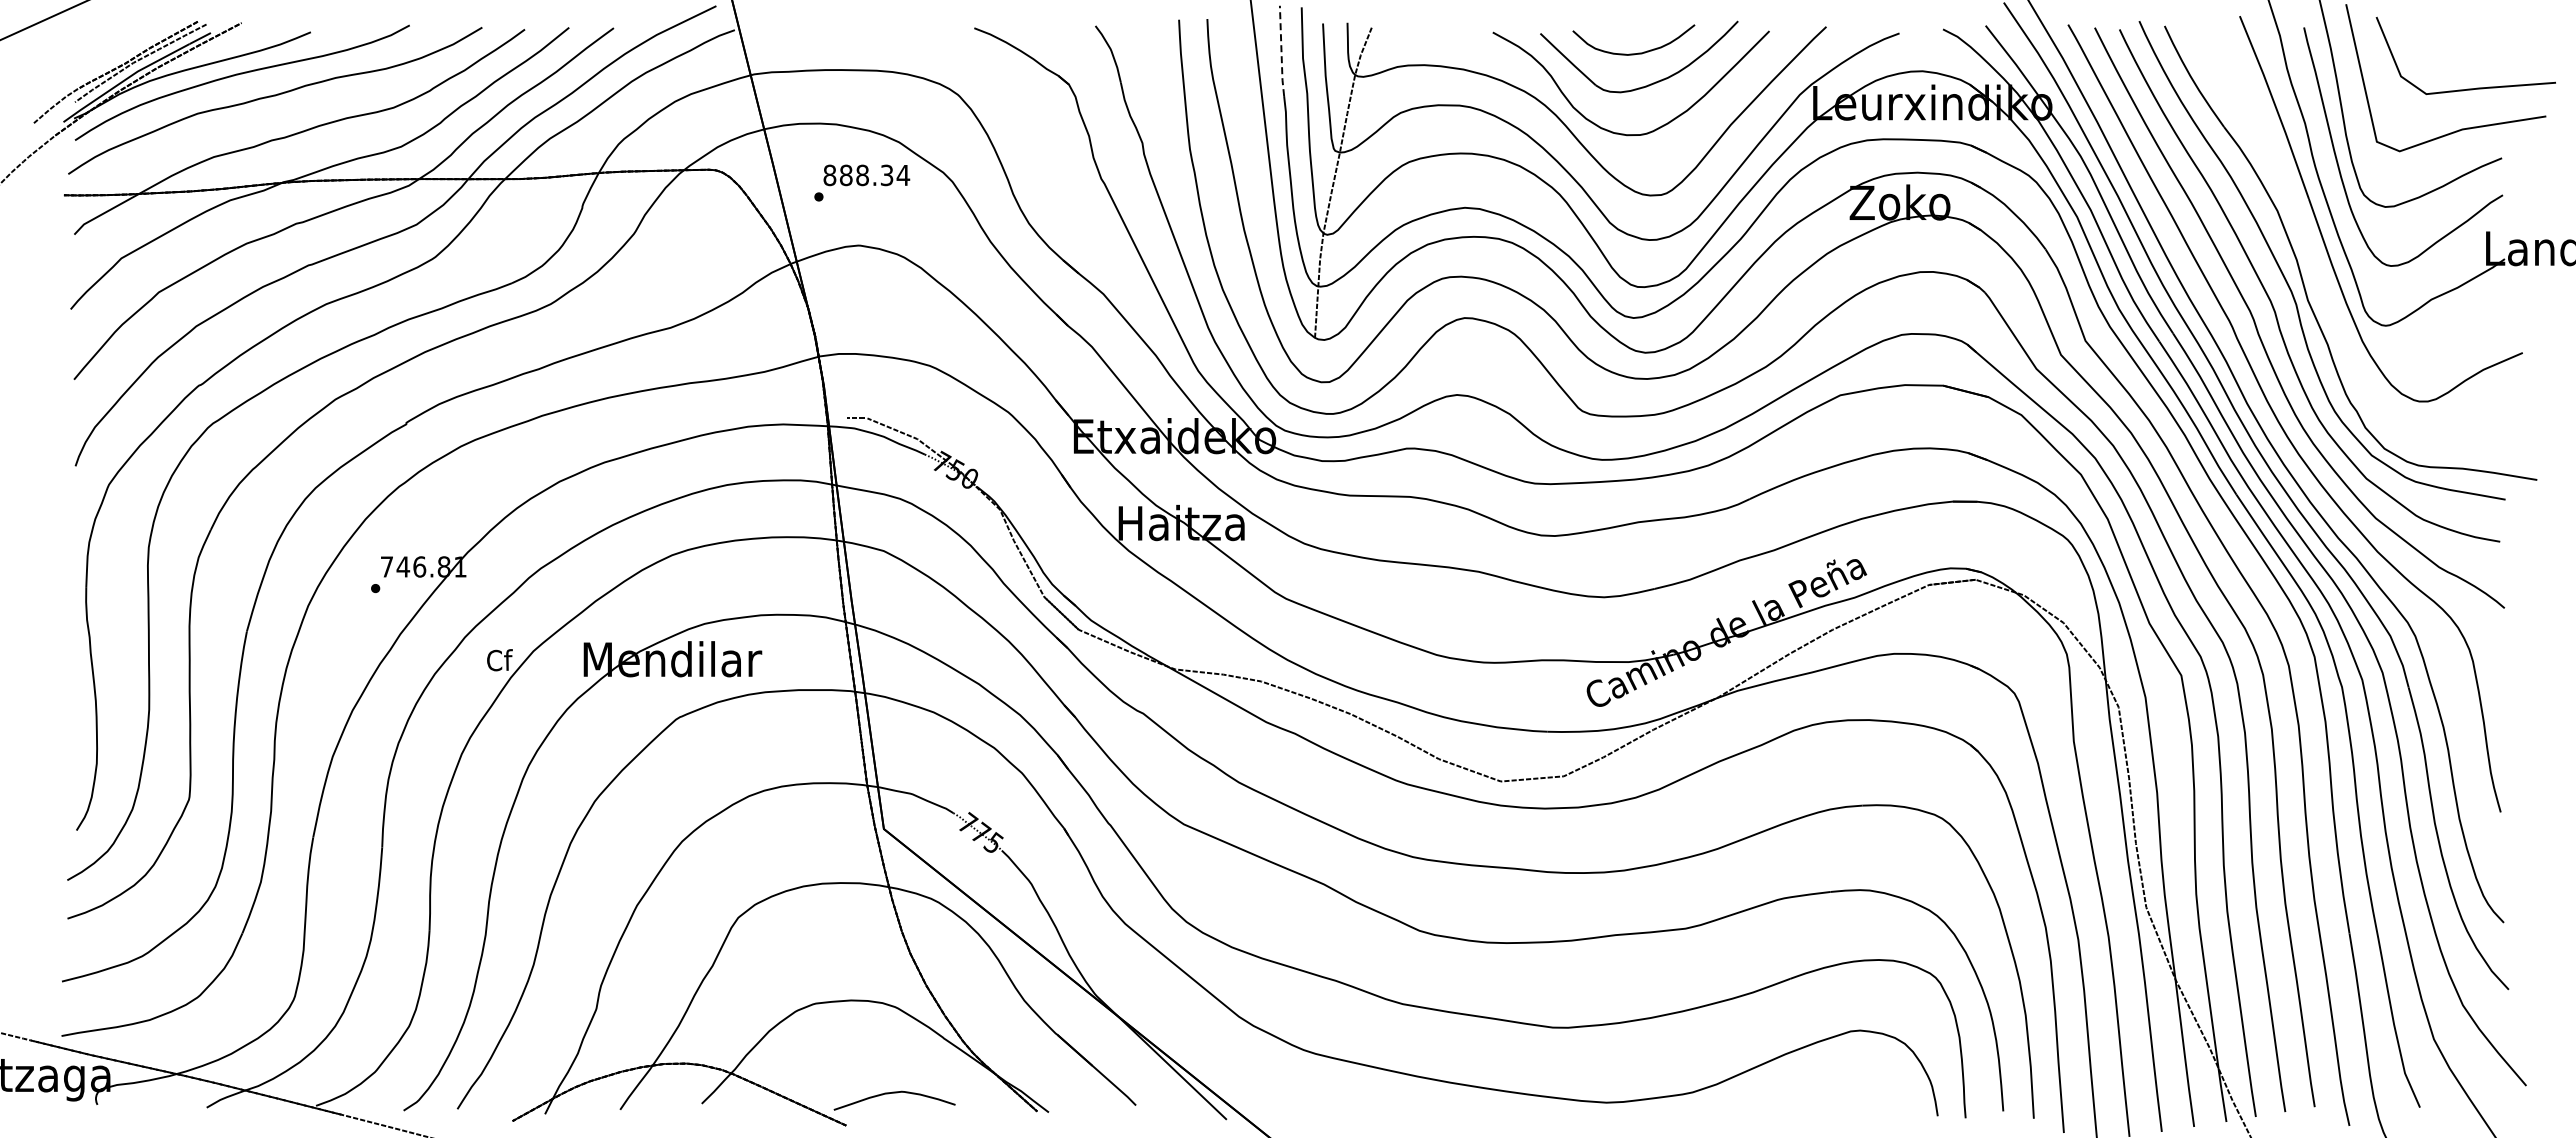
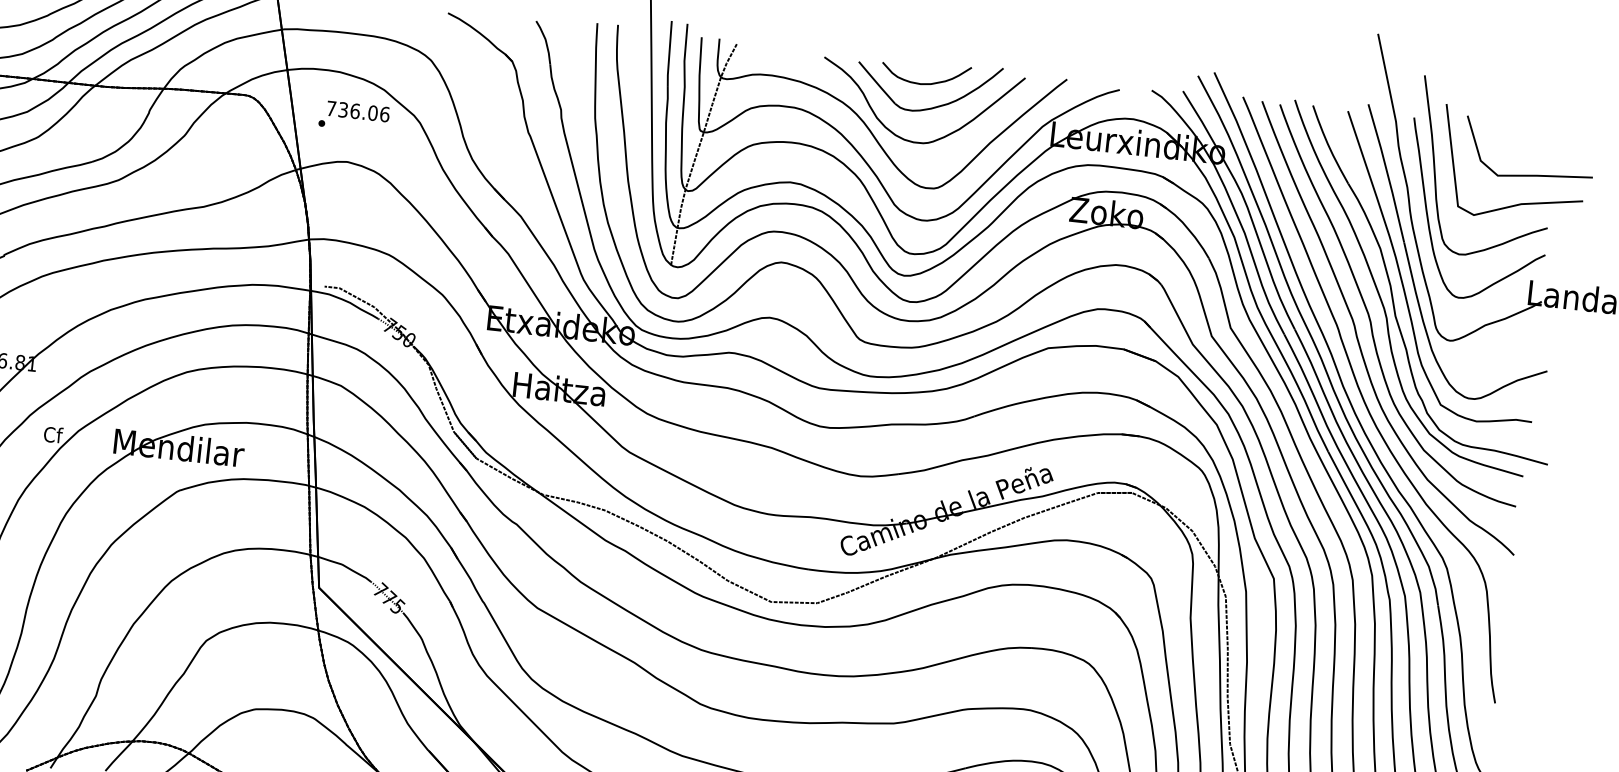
line: (1281, 51) -> (669, 54), dashed -> solid
text: (866, 175) -> (358, 111), 888.34 -> 736.06
curve: (2311, 248) -> (1402, 278), added

